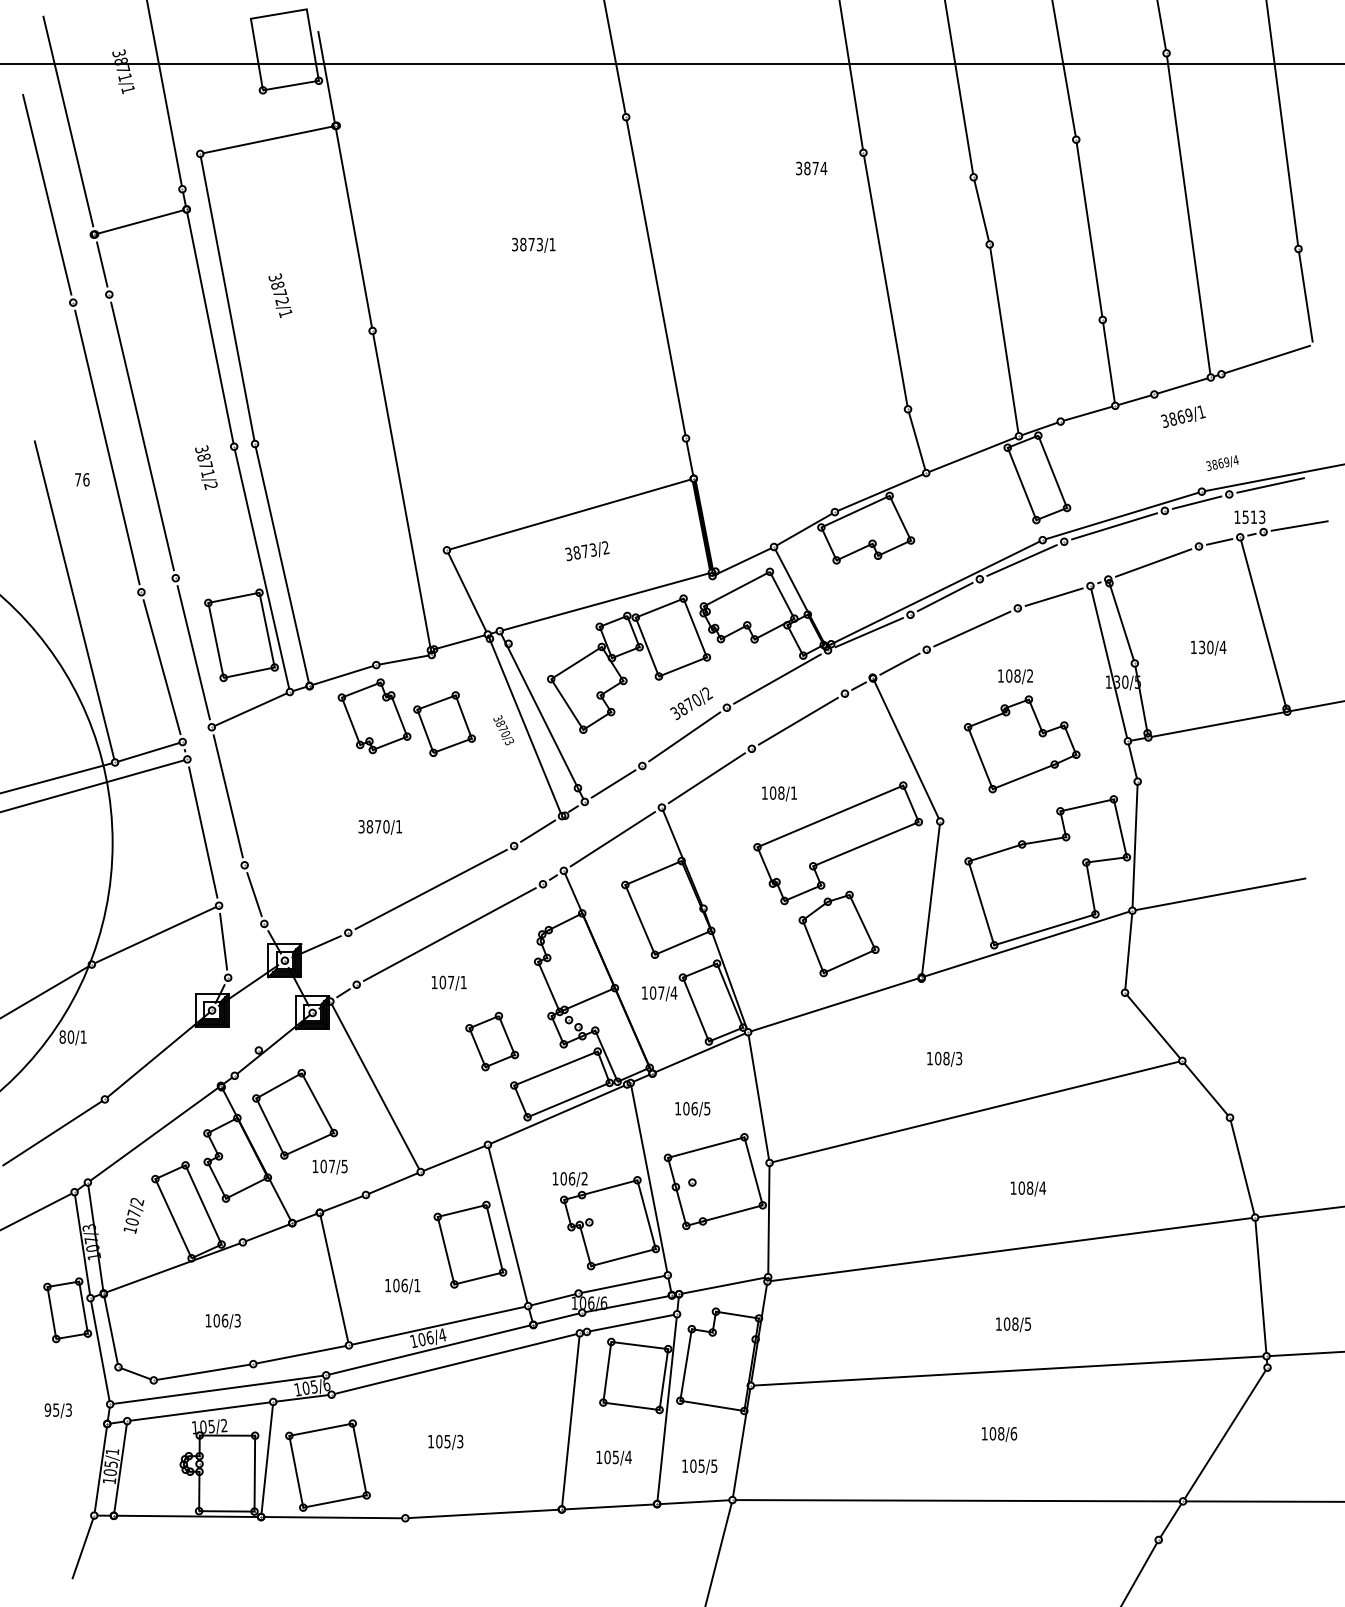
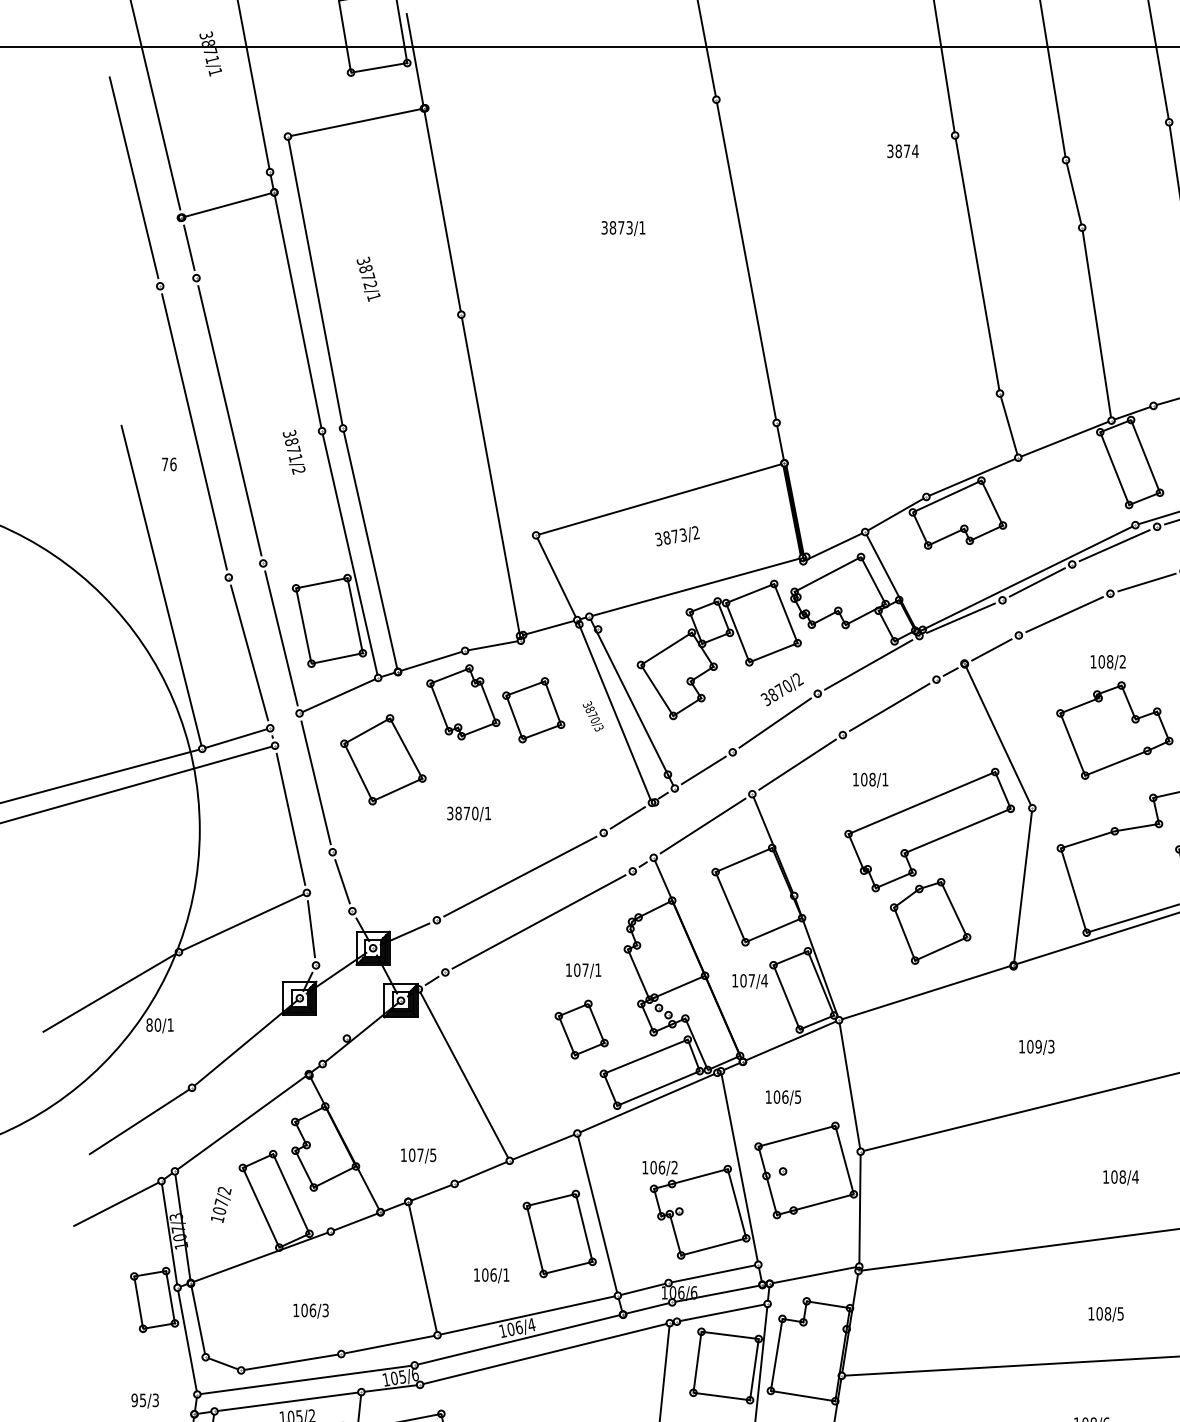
text: (448, 982) -> (582, 970), moved
text: (946, 1058) -> (1038, 1046), 108/3 -> 109/3
part: (295, 1114) -> (383, 759), moved

